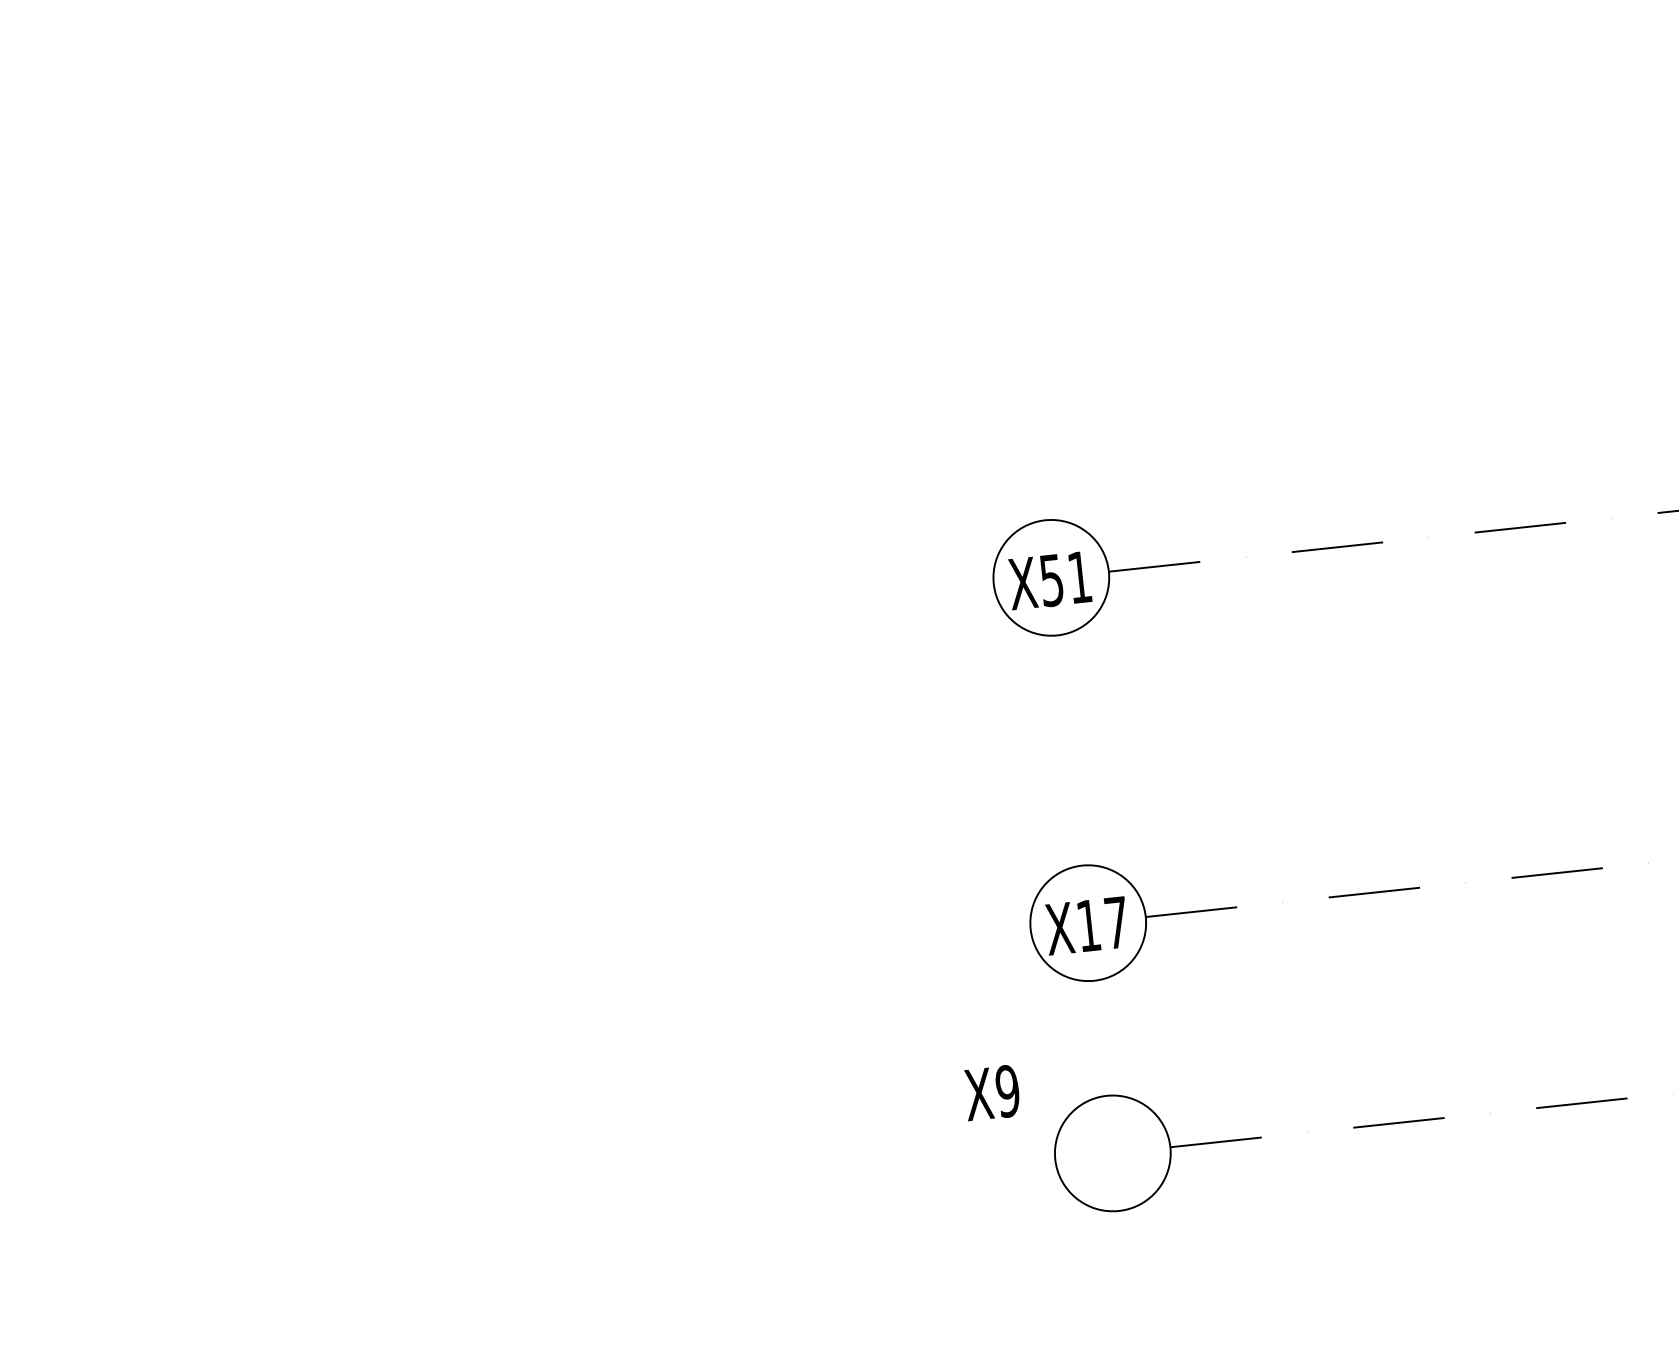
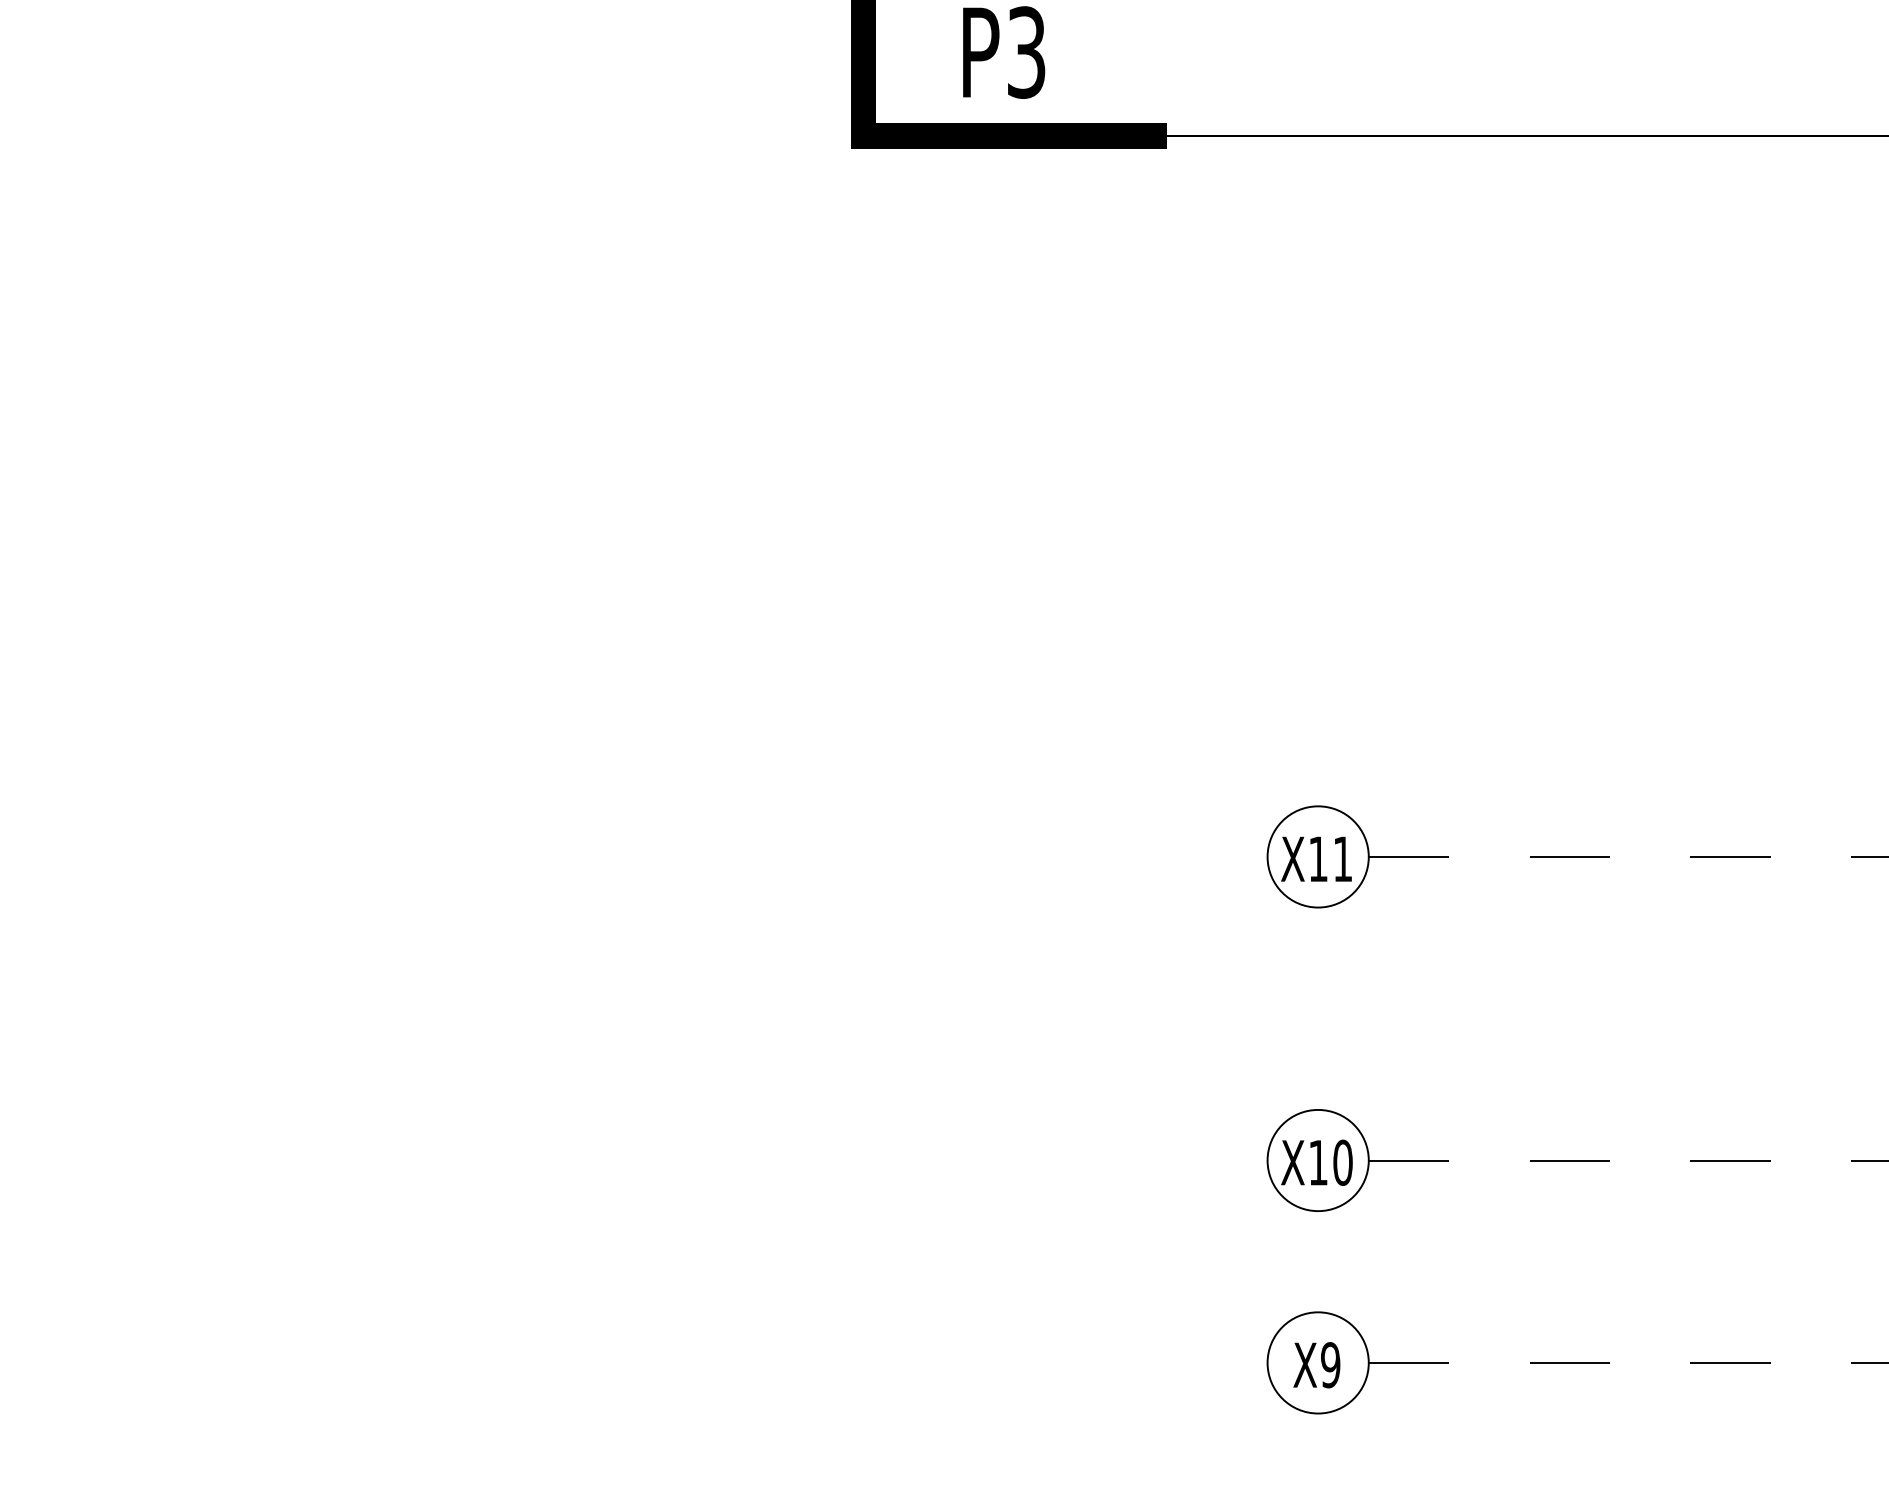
text: (1052, 580) -> (1318, 859), X51 -> X11
text: (1116, 922) -> (1342, 1162), X17 -> X10
text: (991, 1093) -> (1316, 1365), moved

